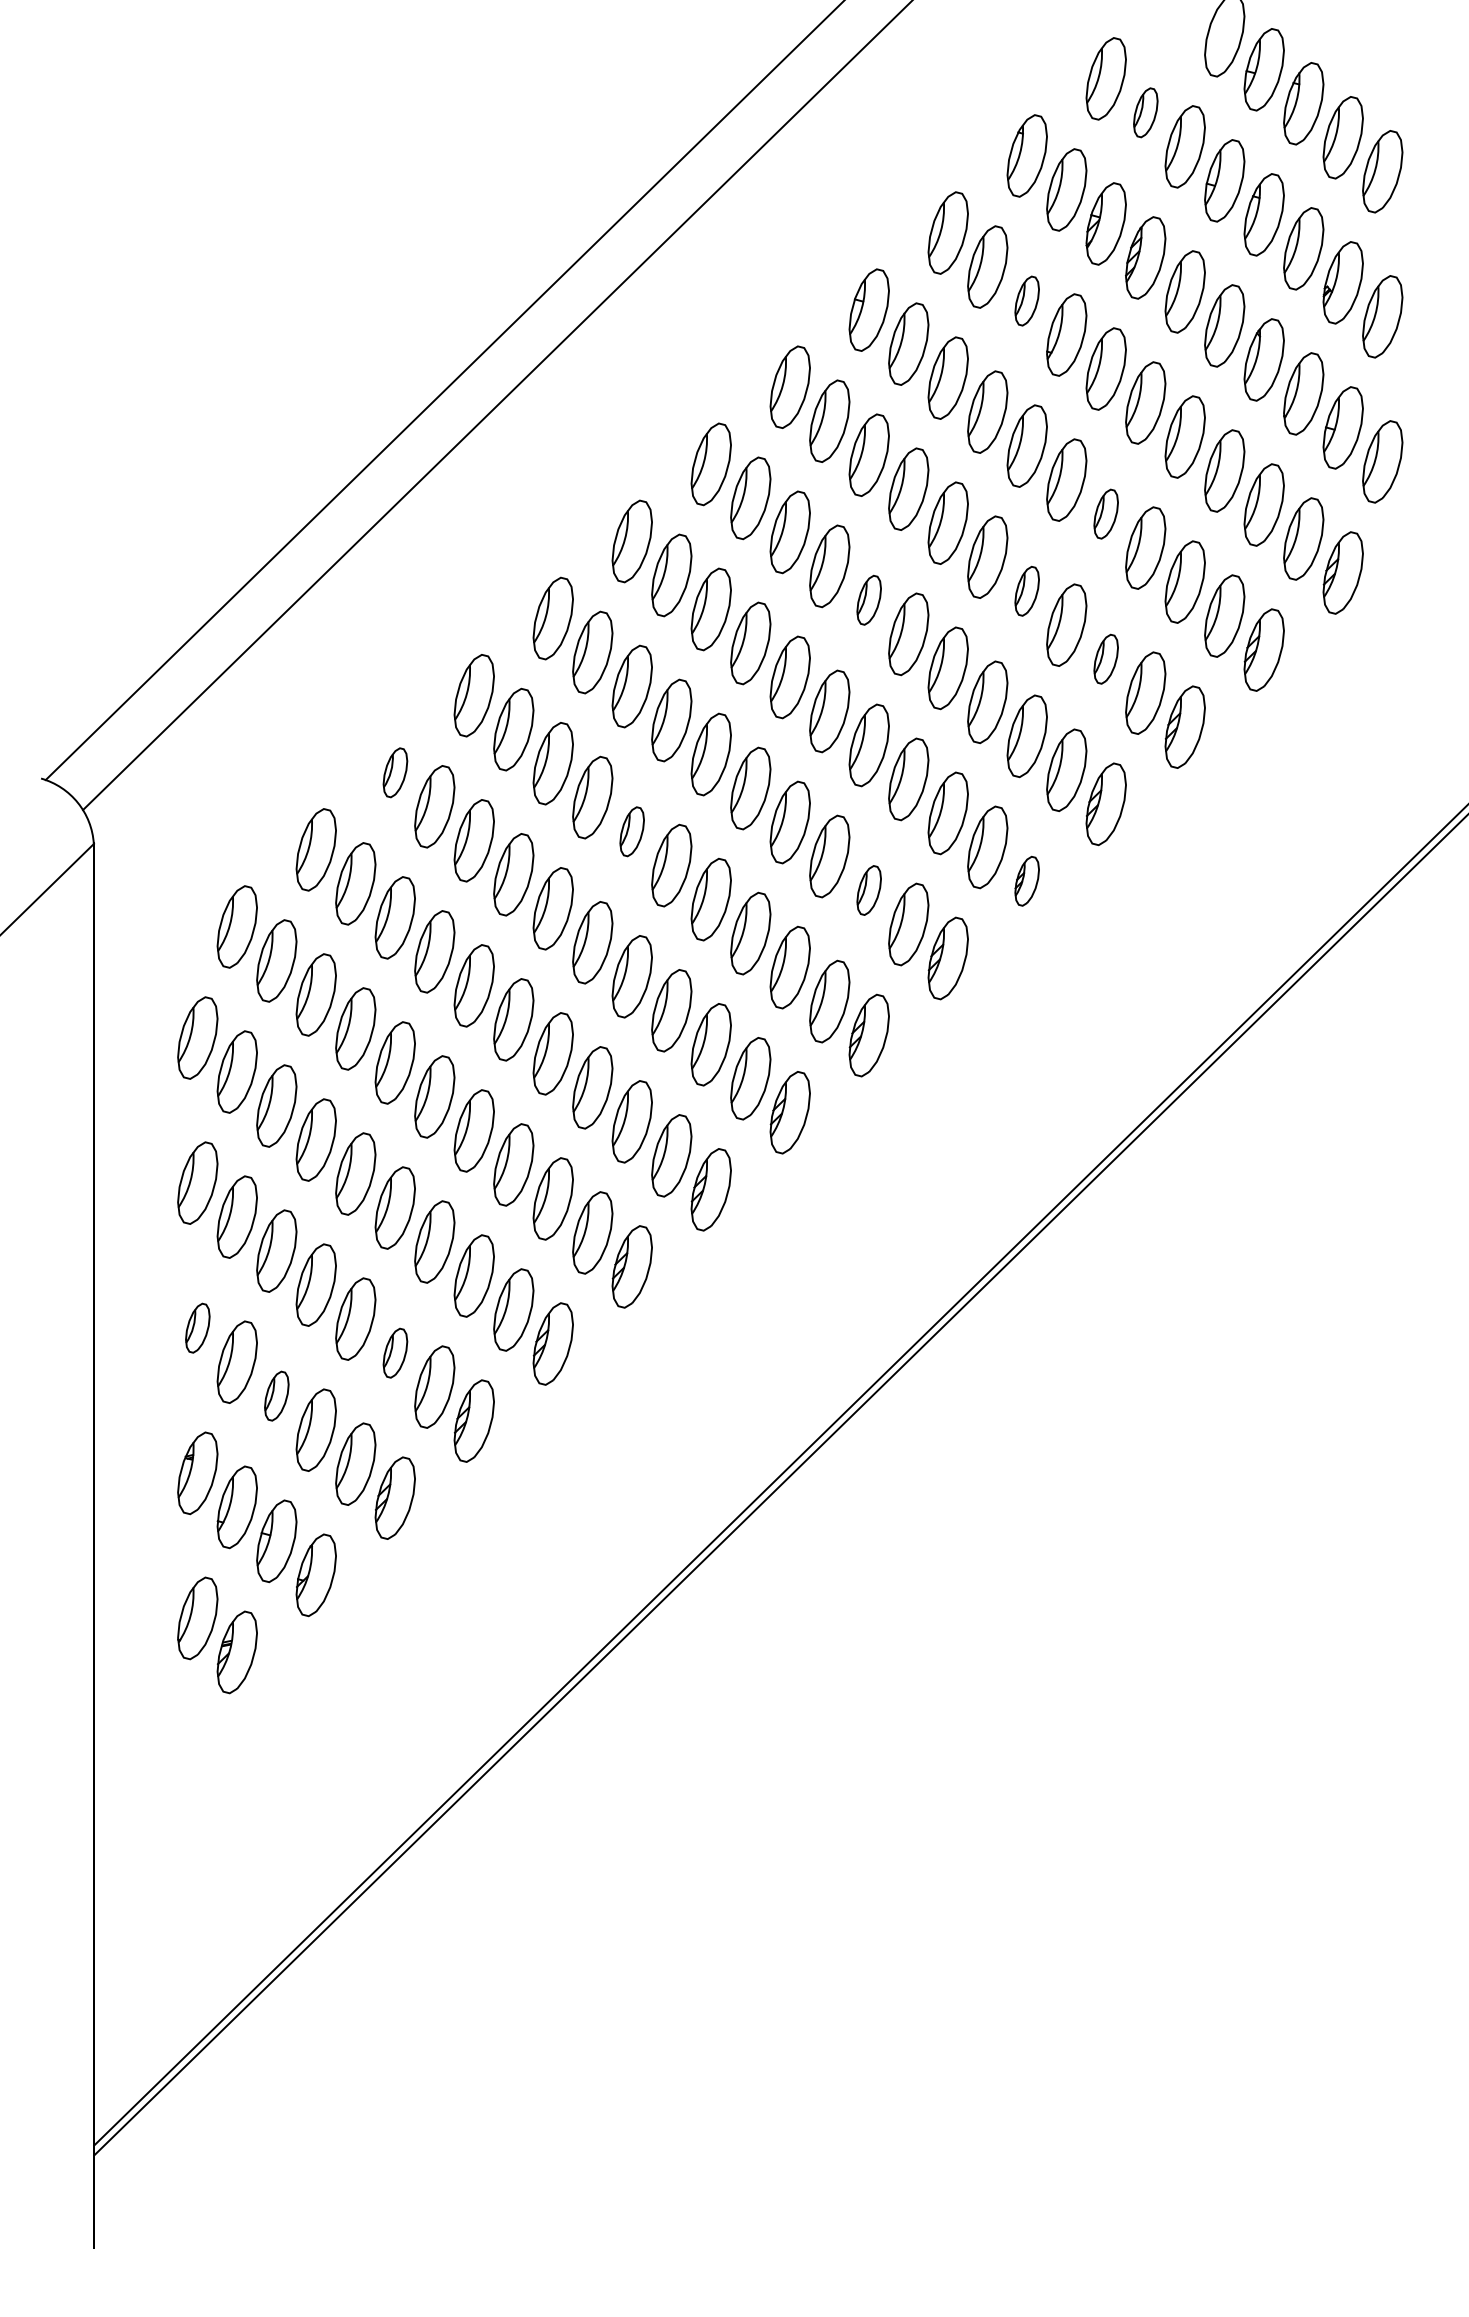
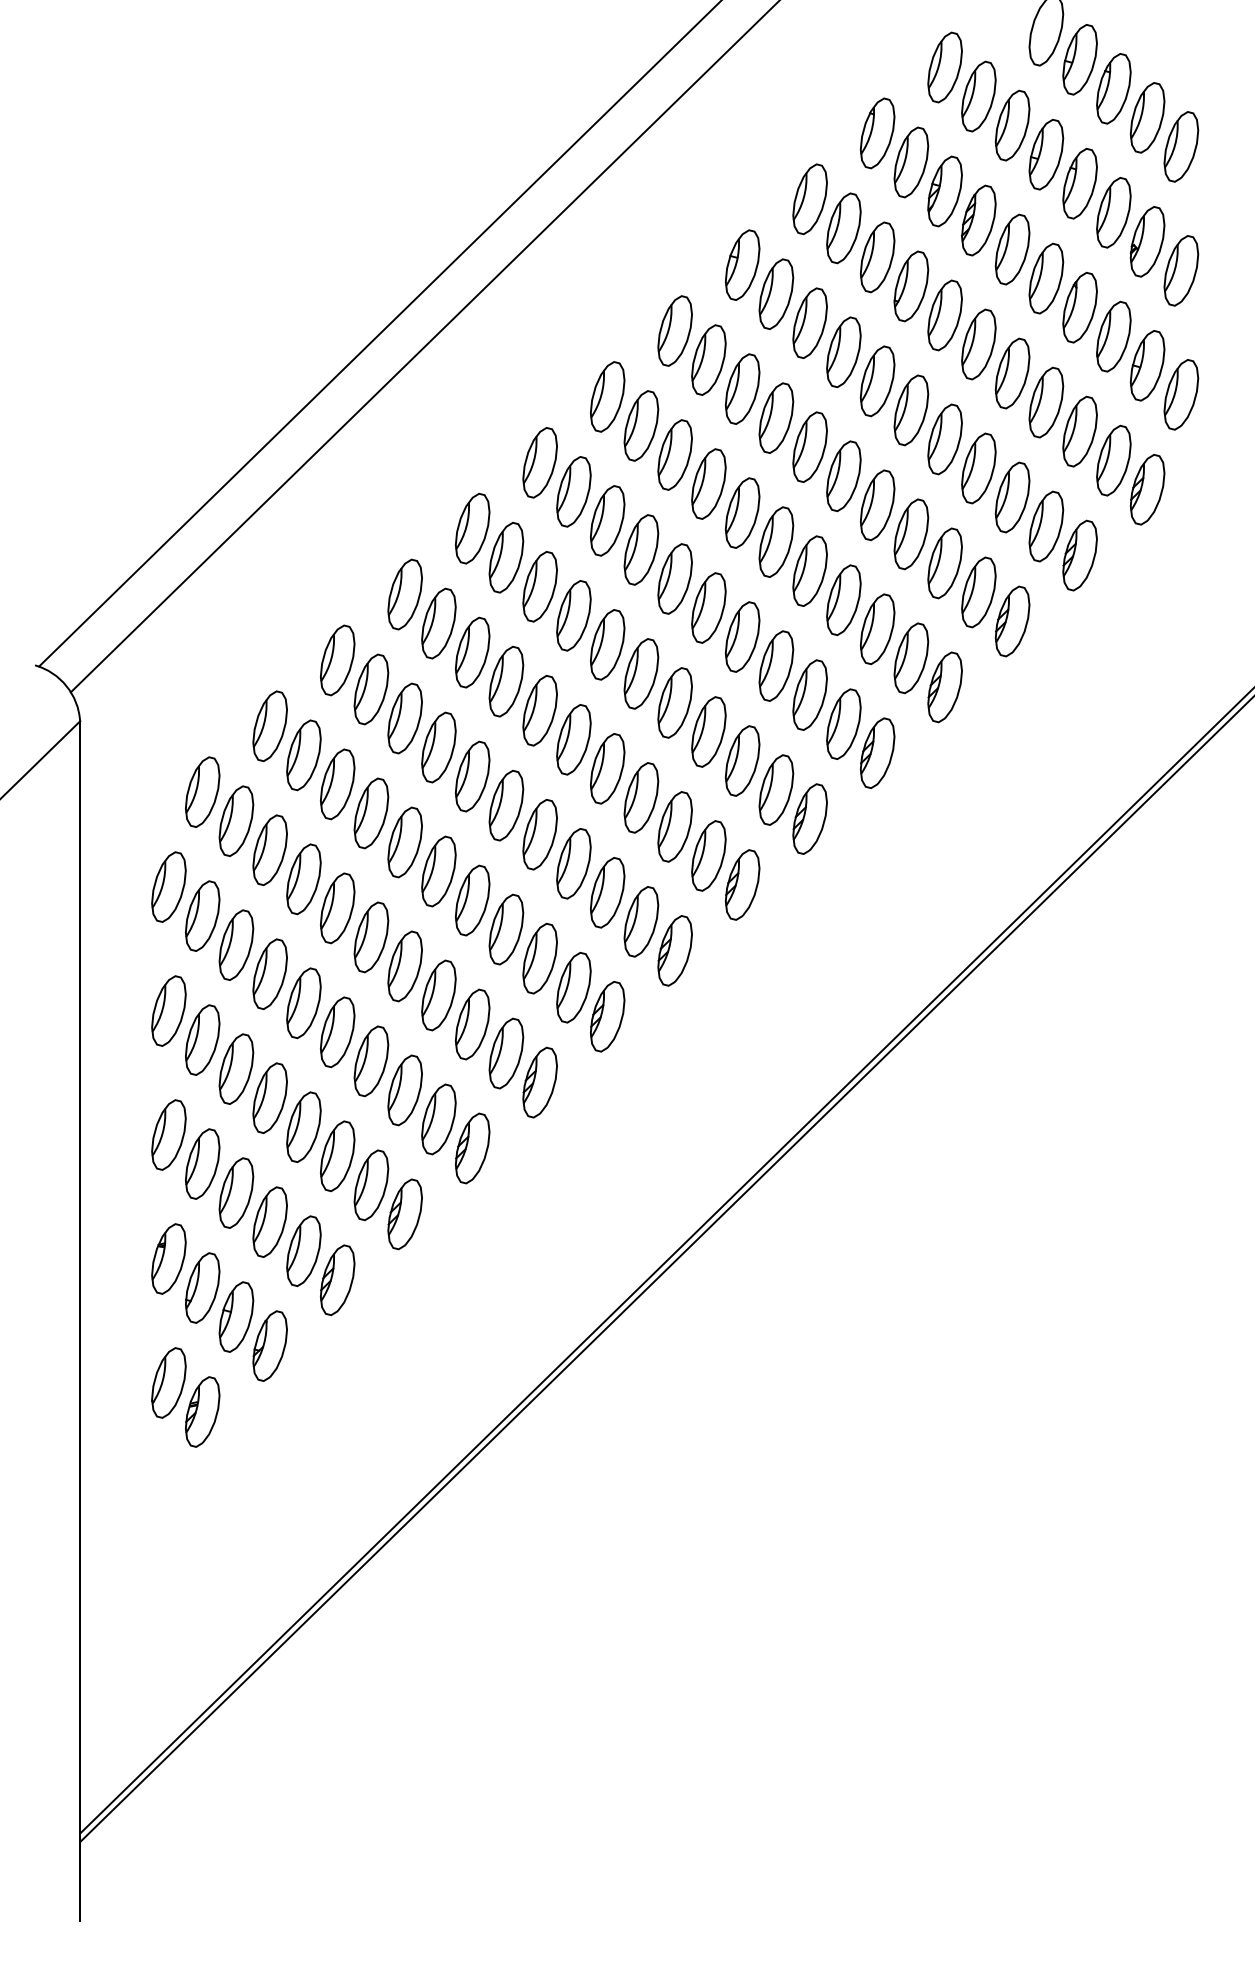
part: (1145, 112) -> (978, 96), size x1.67
part: (1027, 301) -> (877, 257), size x1.67
part: (1105, 514) -> (944, 439), size x1.67
part: (1027, 591) -> (877, 505), size x1.67
part: (869, 599) -> (742, 512), size x1.67
part: (1105, 659) -> (944, 563), size x1.67
part: (395, 772) -> (337, 660), size x1.67
part: (631, 831) -> (539, 710), size x1.67
part: (1027, 880) -> (877, 752), size x1.67
part: (869, 889) -> (742, 760), size x1.67
part: (197, 1327) -> (168, 1134), size x1.67
part: (395, 1353) -> (337, 1156), size x1.67
part: (276, 1395) -> (236, 1192), size x1.67

